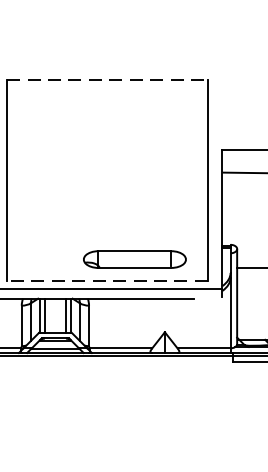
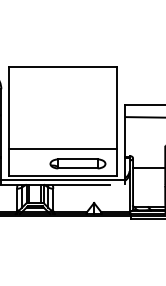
line: (108, 80) -> (63, 67), dashed -> solid
line: (108, 232) -> (63, 149), added
line: (106, 281) -> (62, 175), dashed -> solid

